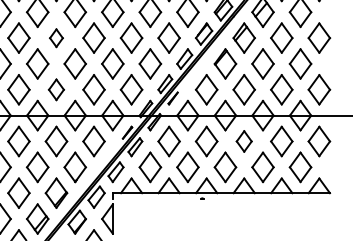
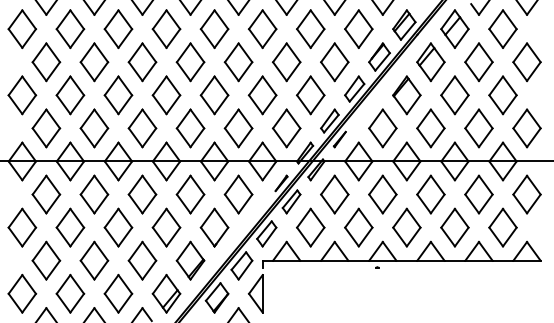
part: (56, 38) -> (190, 62), size x1.67
part: (56, 89) -> (190, 128), size x1.43
part: (243, 141) -> (430, 194), size x1.43

